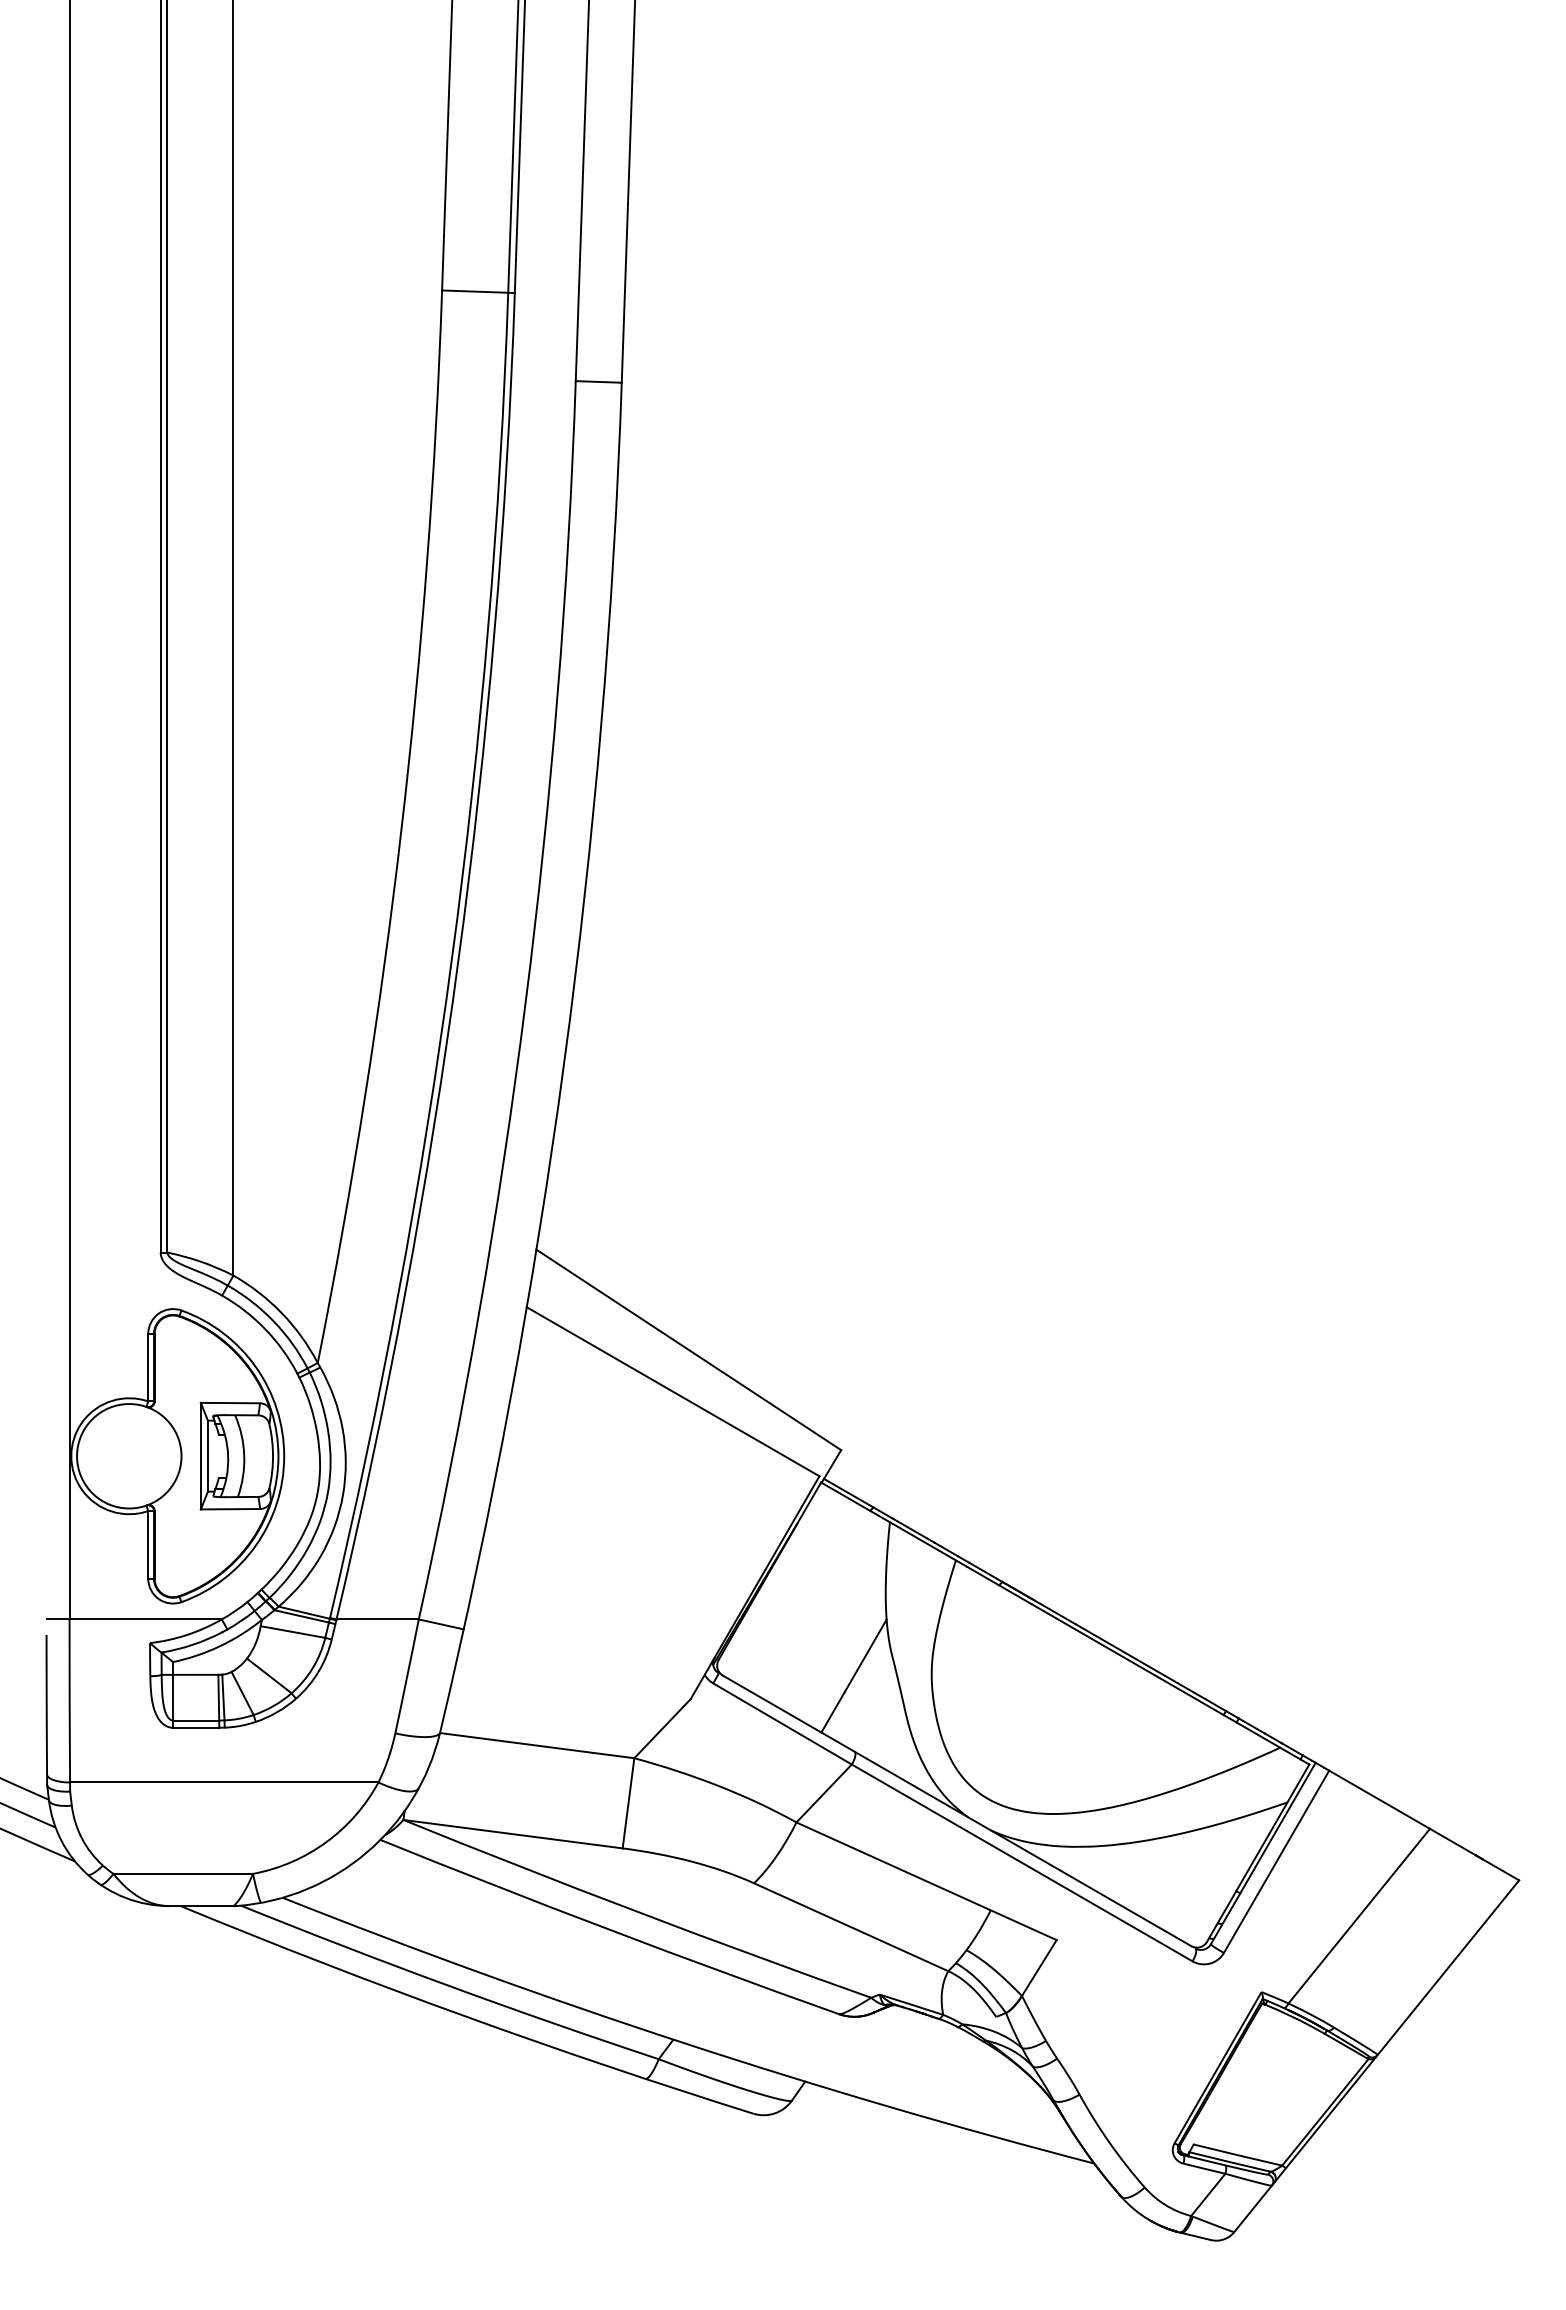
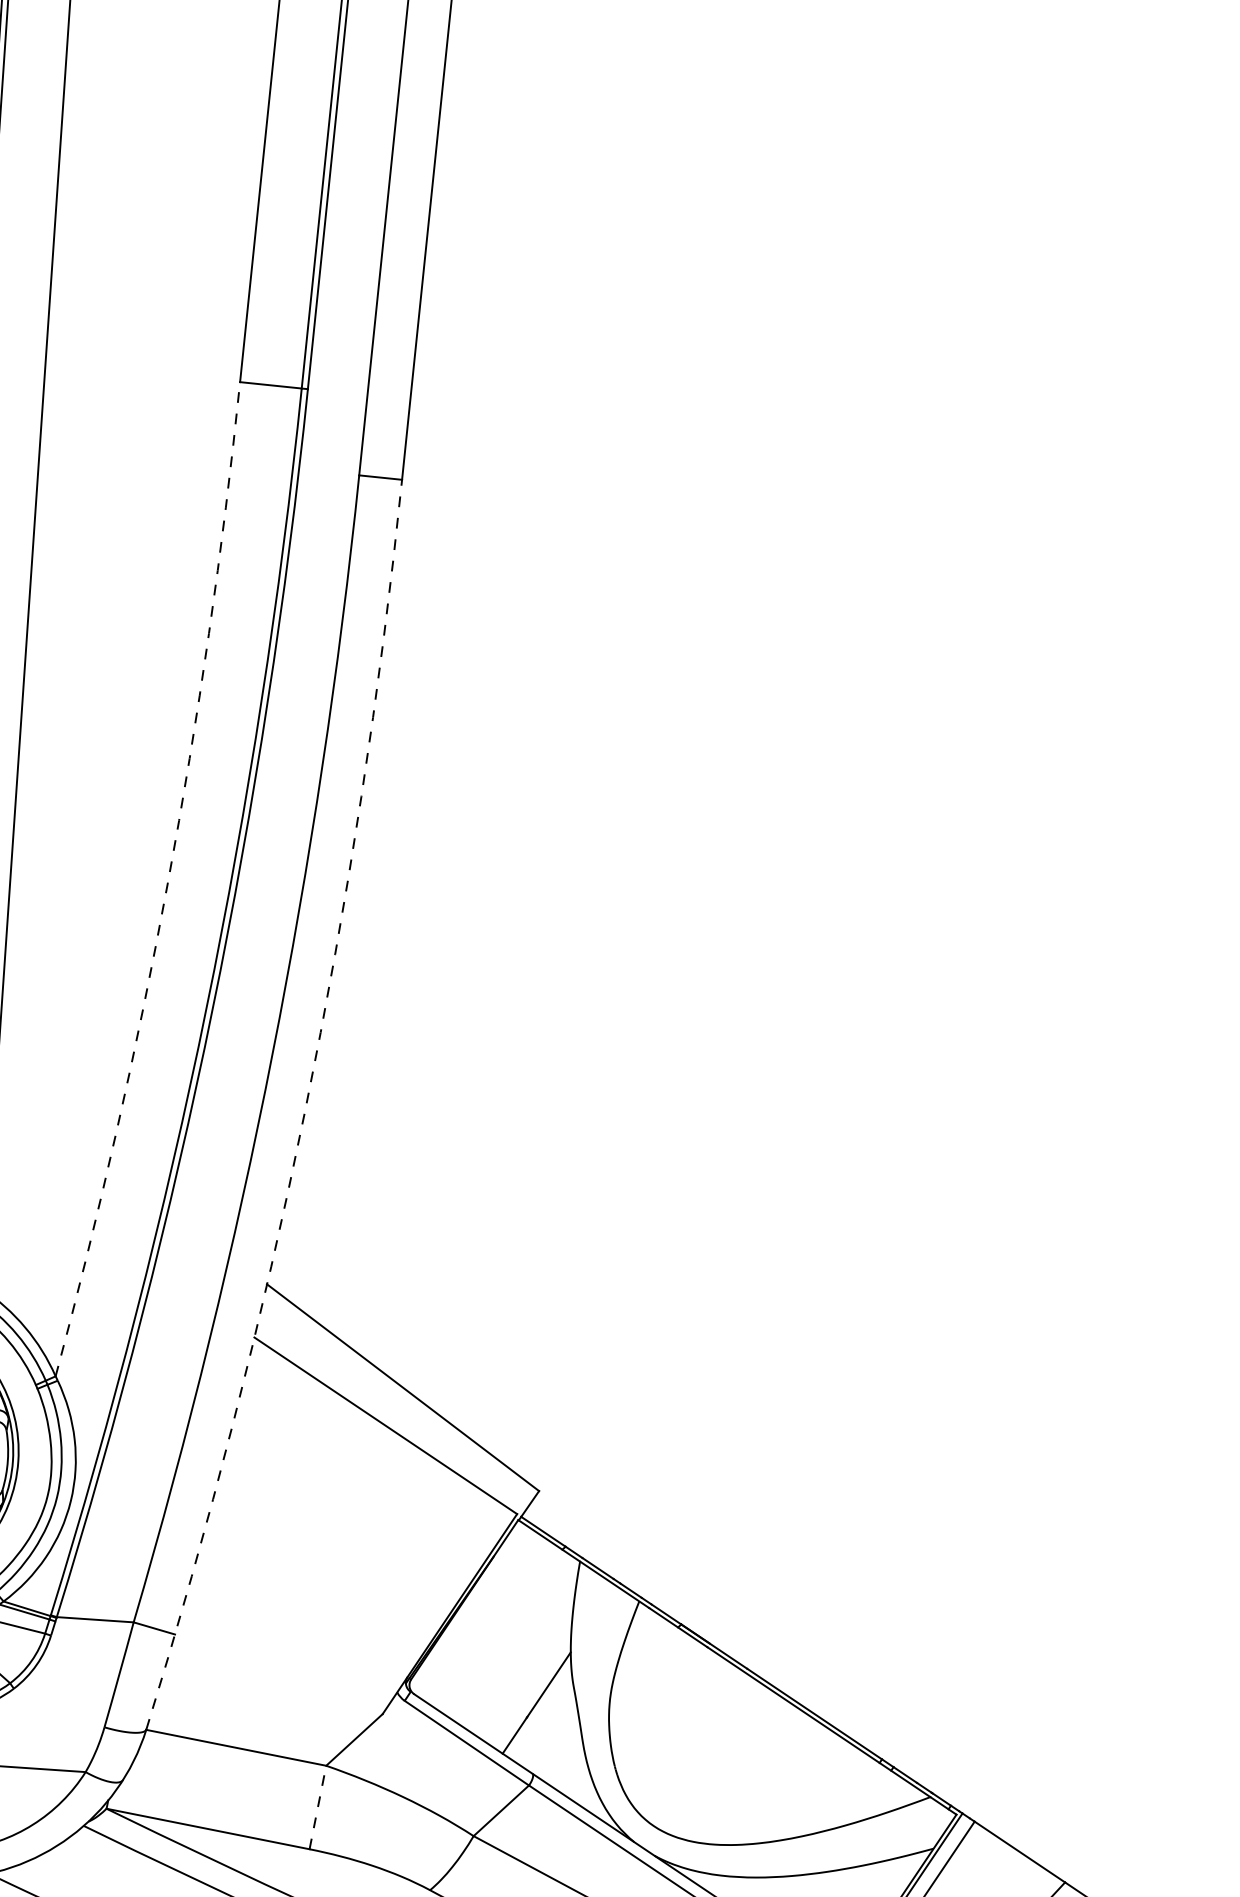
arc: (401, 829) -> (167, 883), solid -> dashed
arc: (564, 1062) -> (305, 1111), solid -> dashed
line: (628, 1802) -> (317, 1806), solid -> dashed

